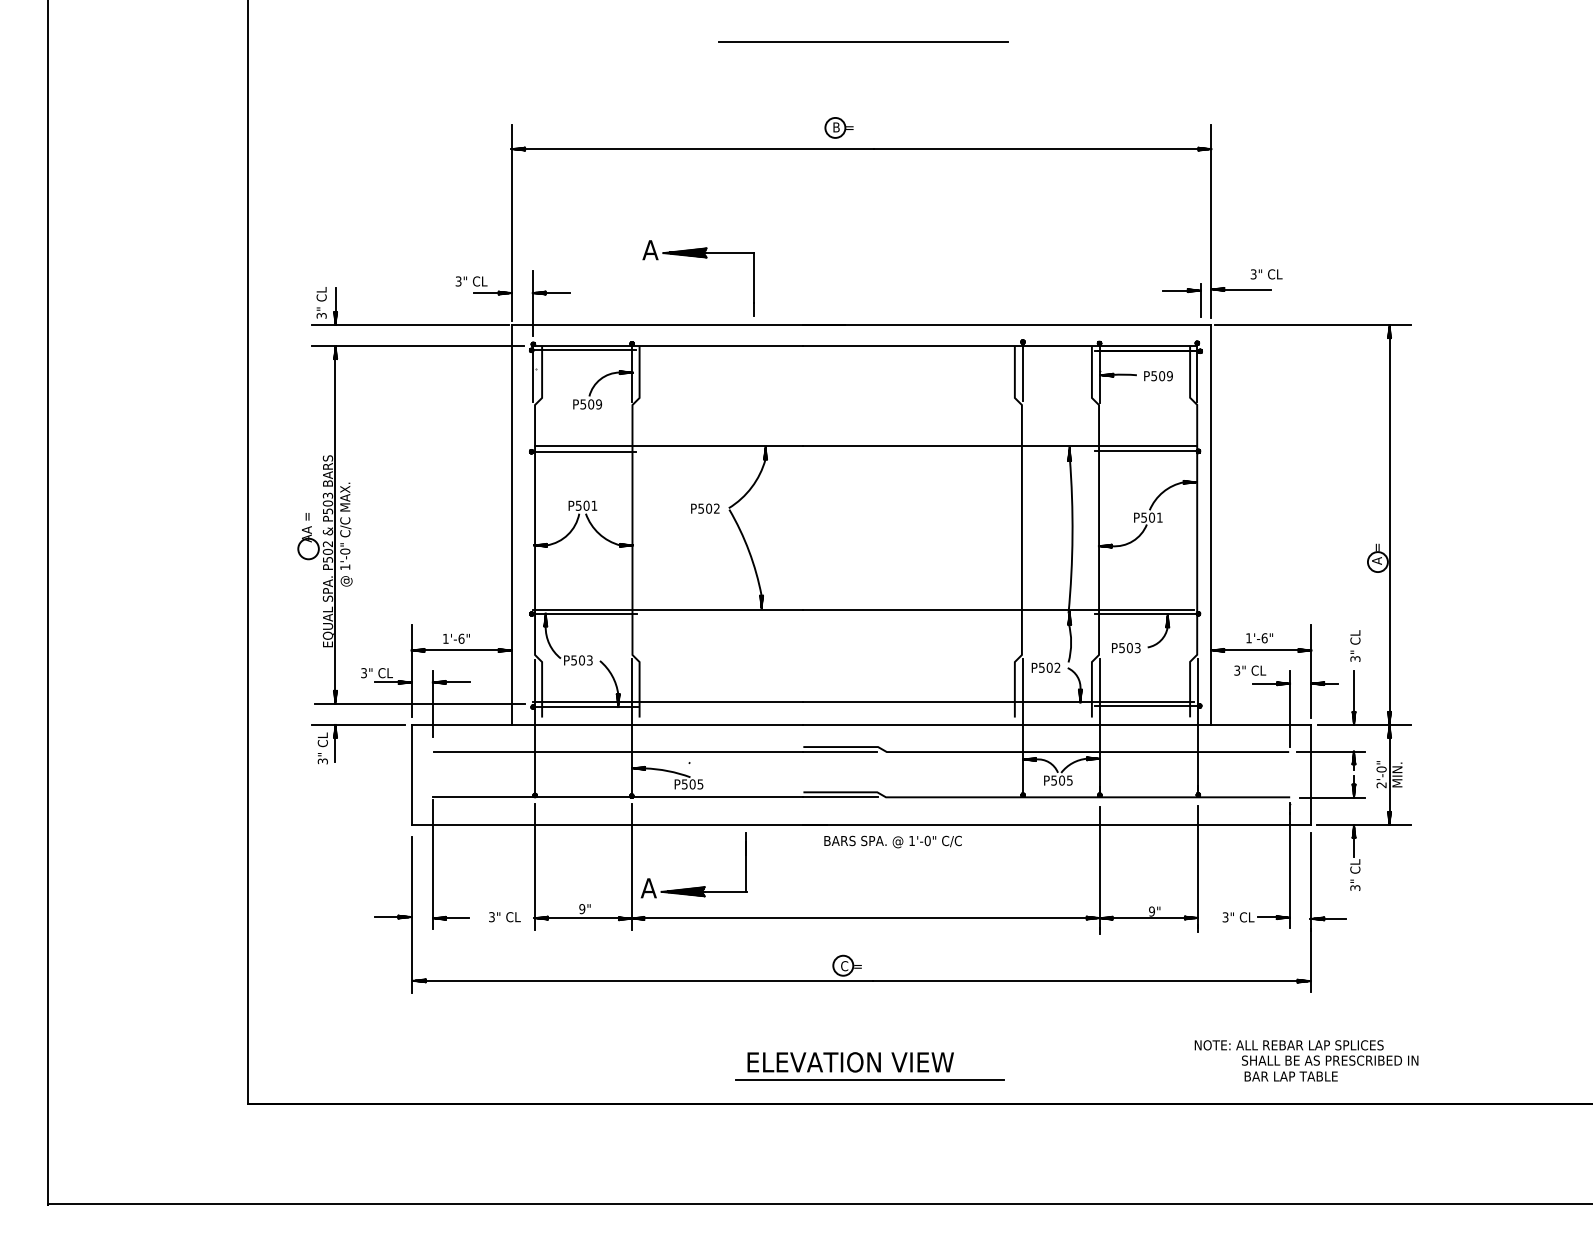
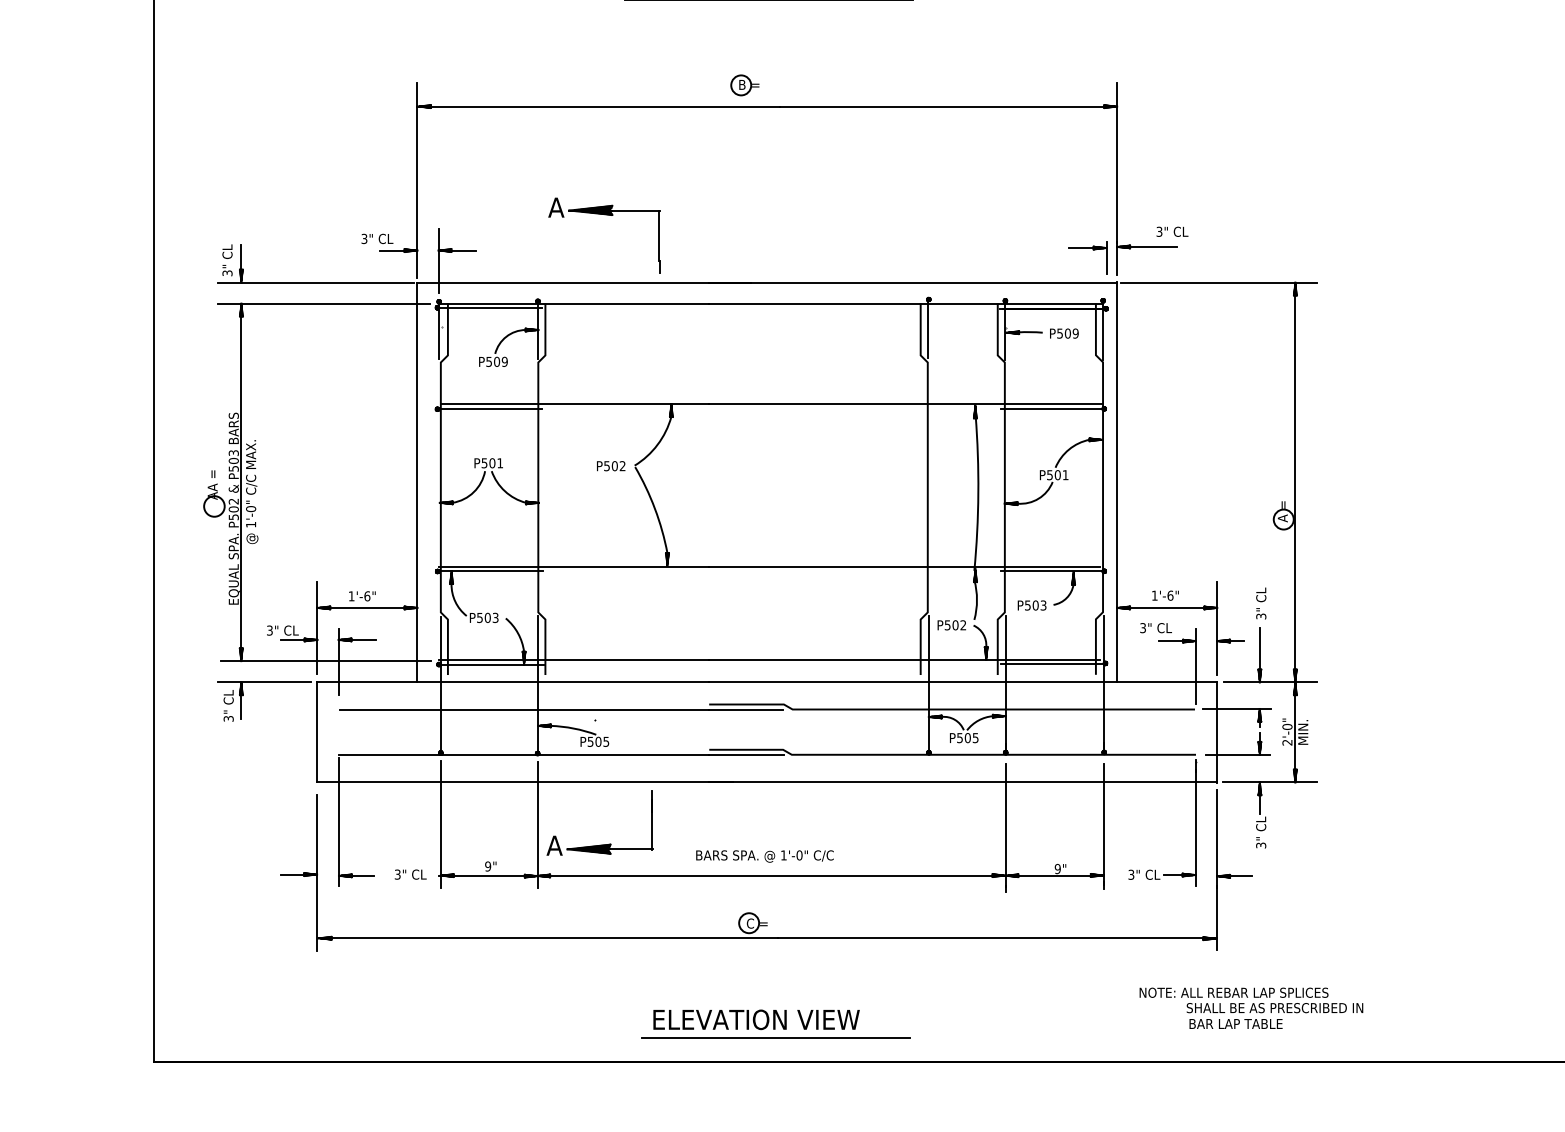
text: (892, 841) -> (764, 855), moved
text: (1306, 1060) -> (1251, 1007), moved

